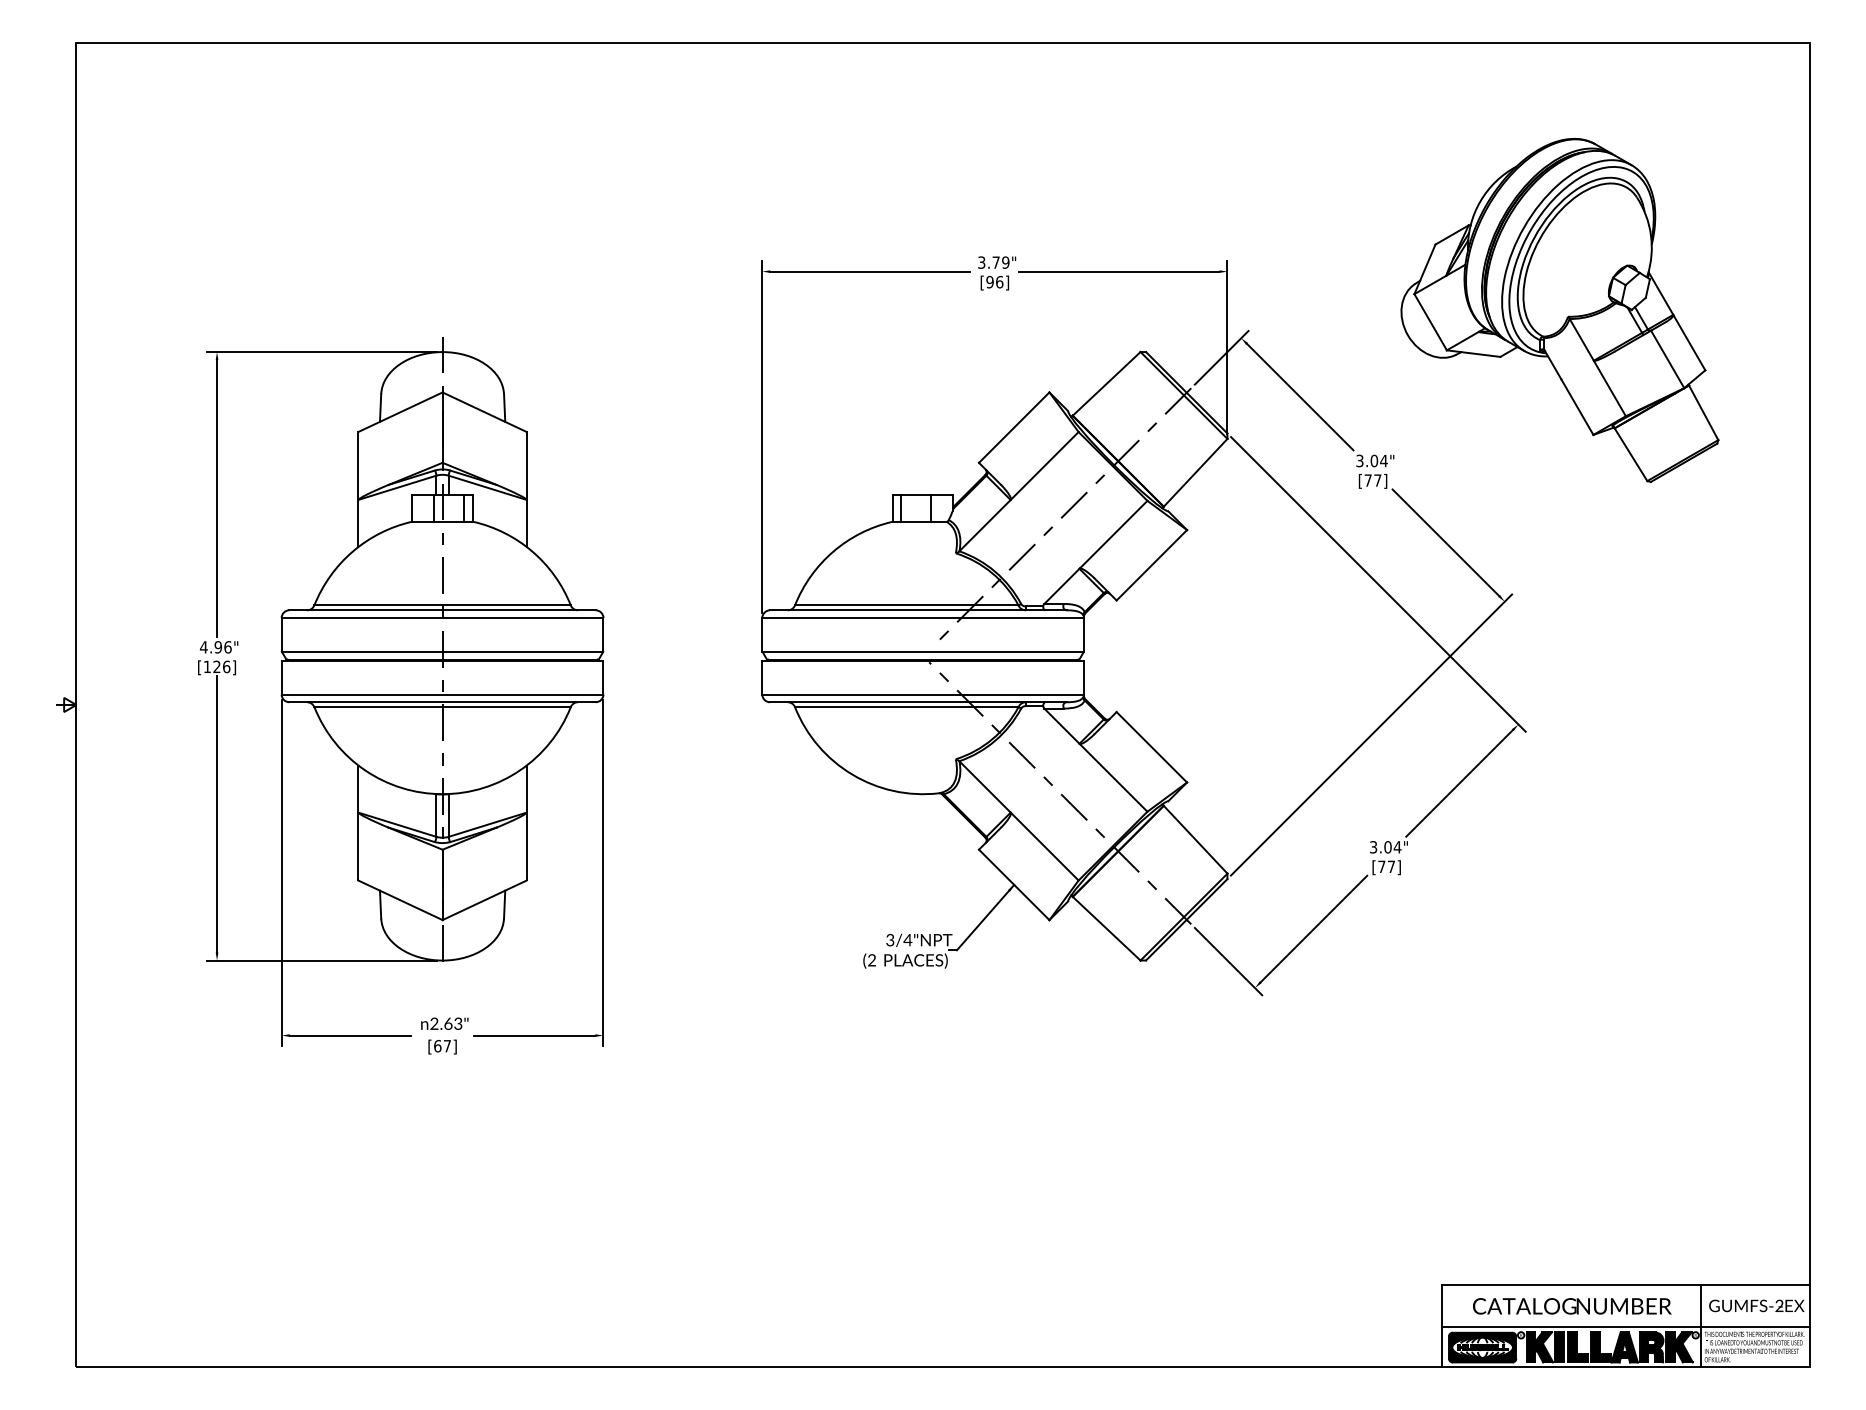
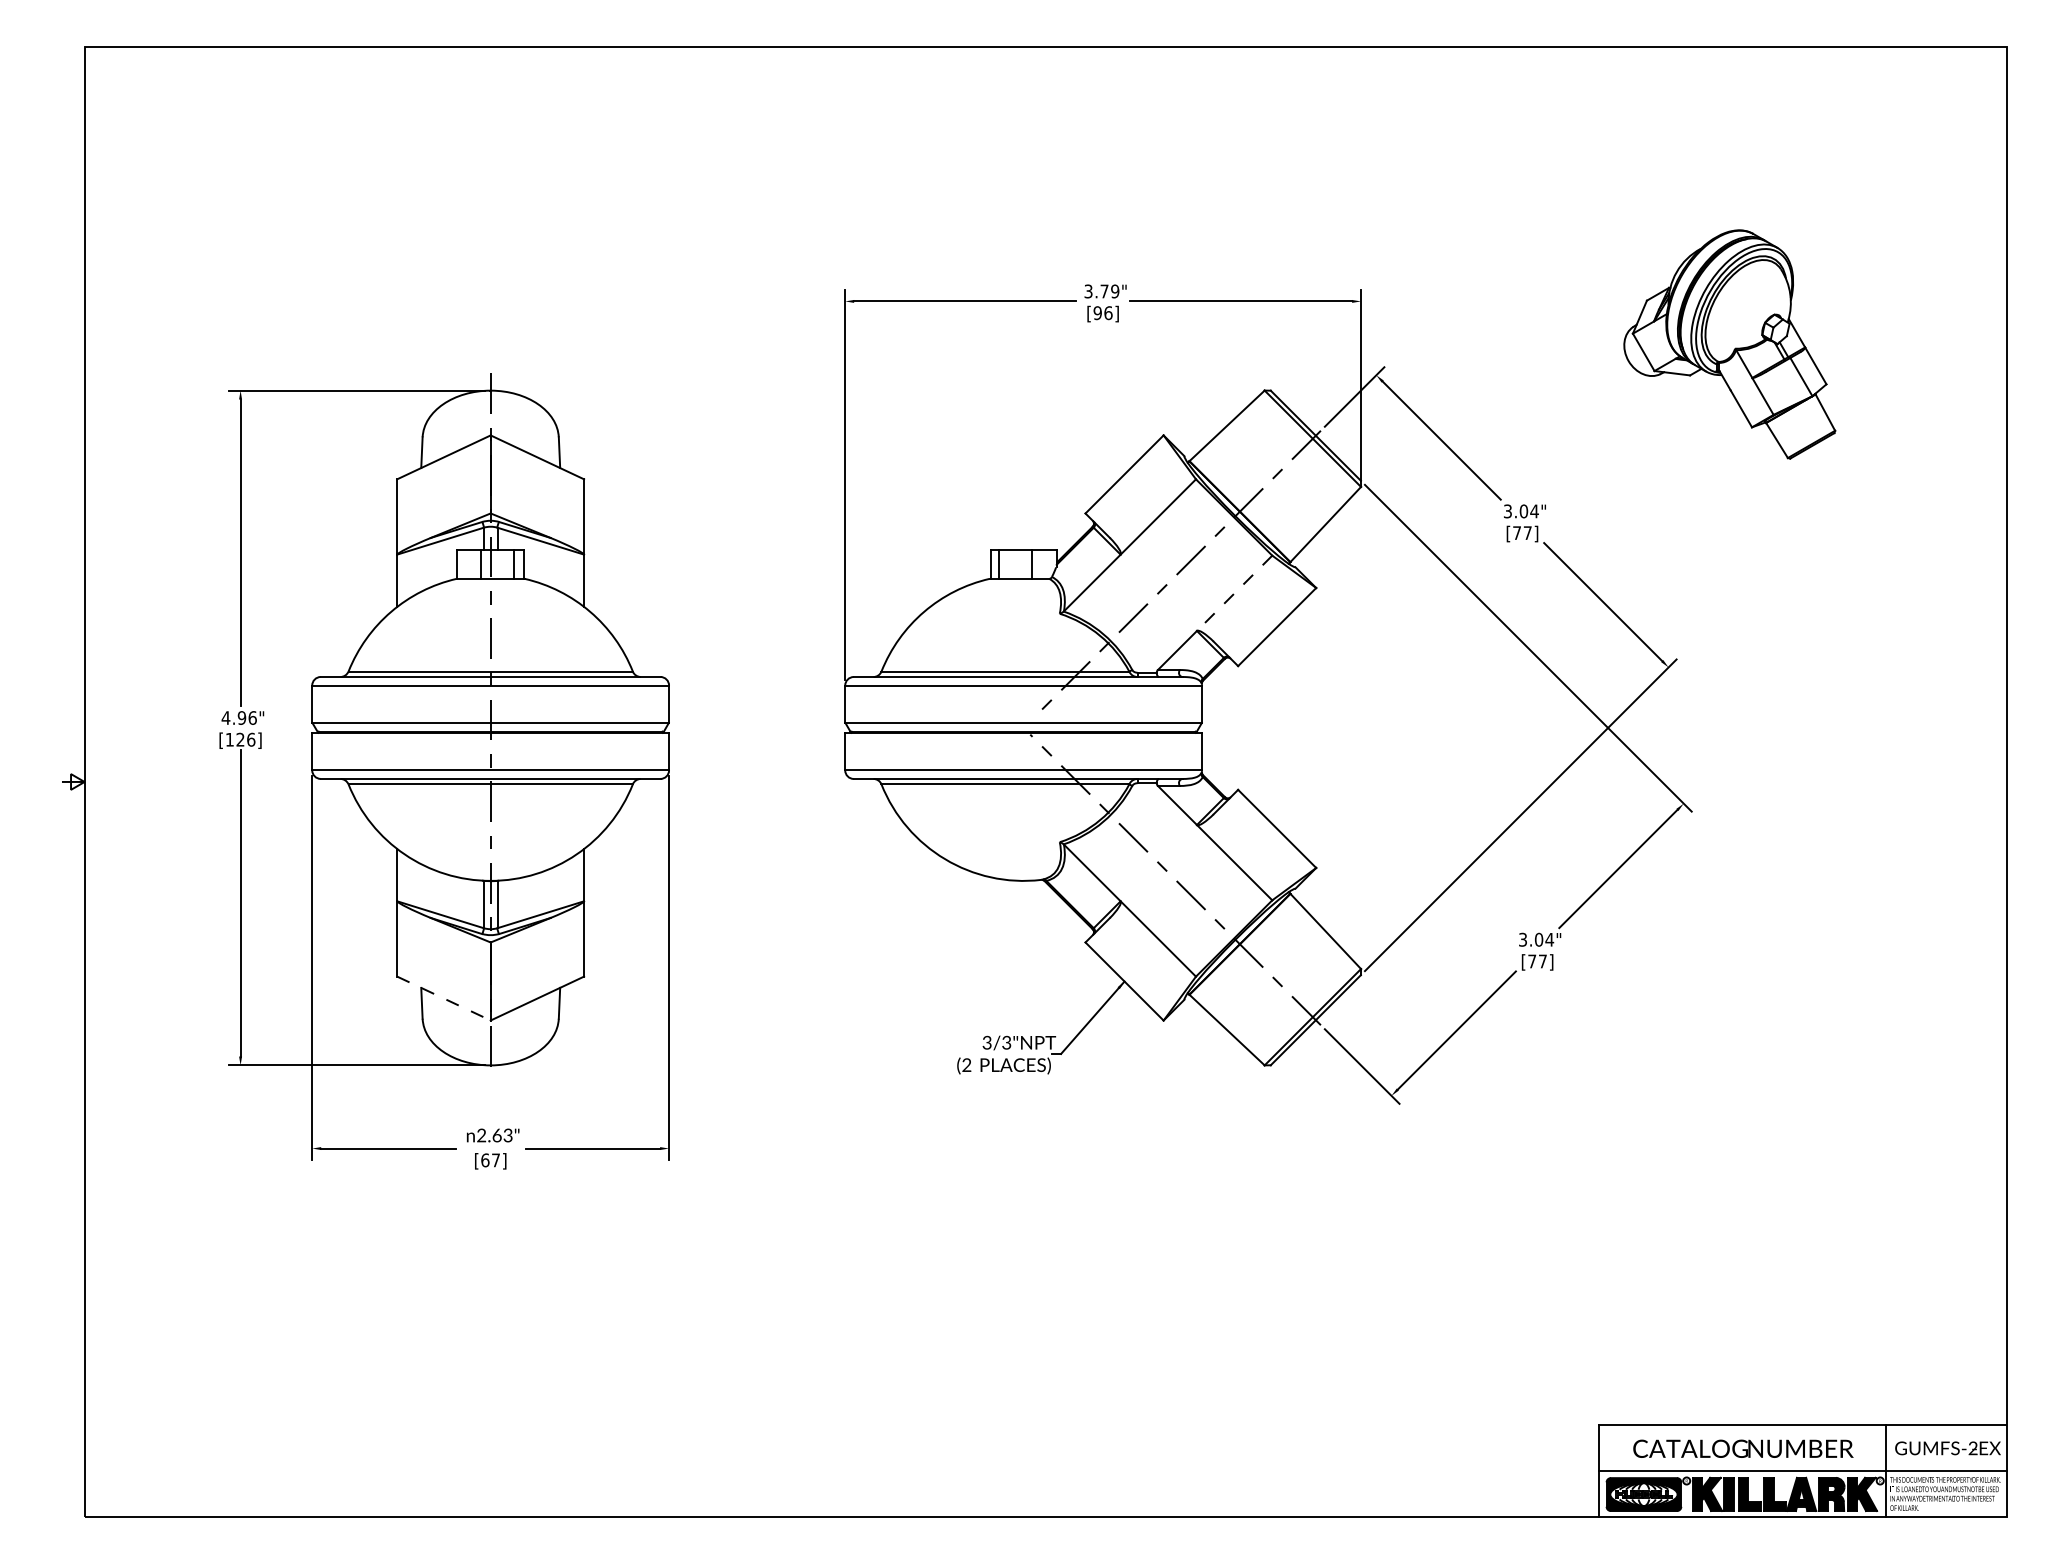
part: (1559, 310) -> (1729, 344), size x0.6
line: (1113, 535) -> (1234, 594), solid -> dashed
line: (400, 900) -> (444, 998), solid -> dashed
text: (907, 940) -> (1006, 1043), 3/4"NPT -> 3/3"NPT

